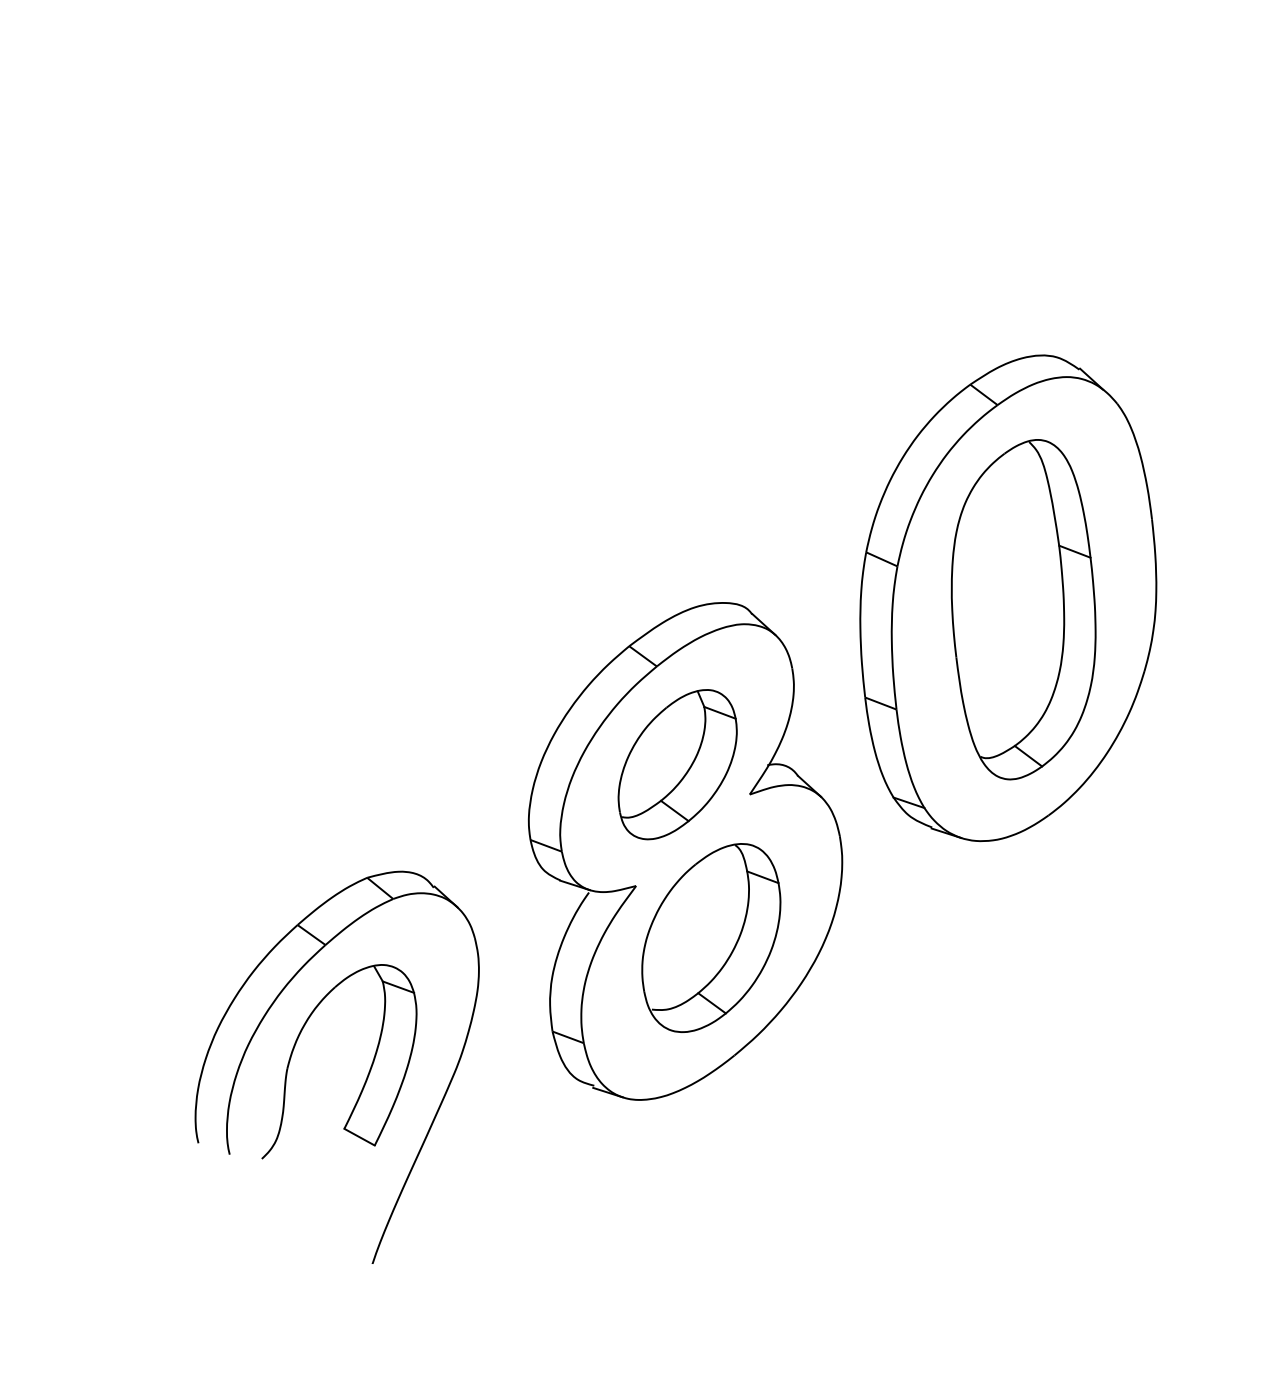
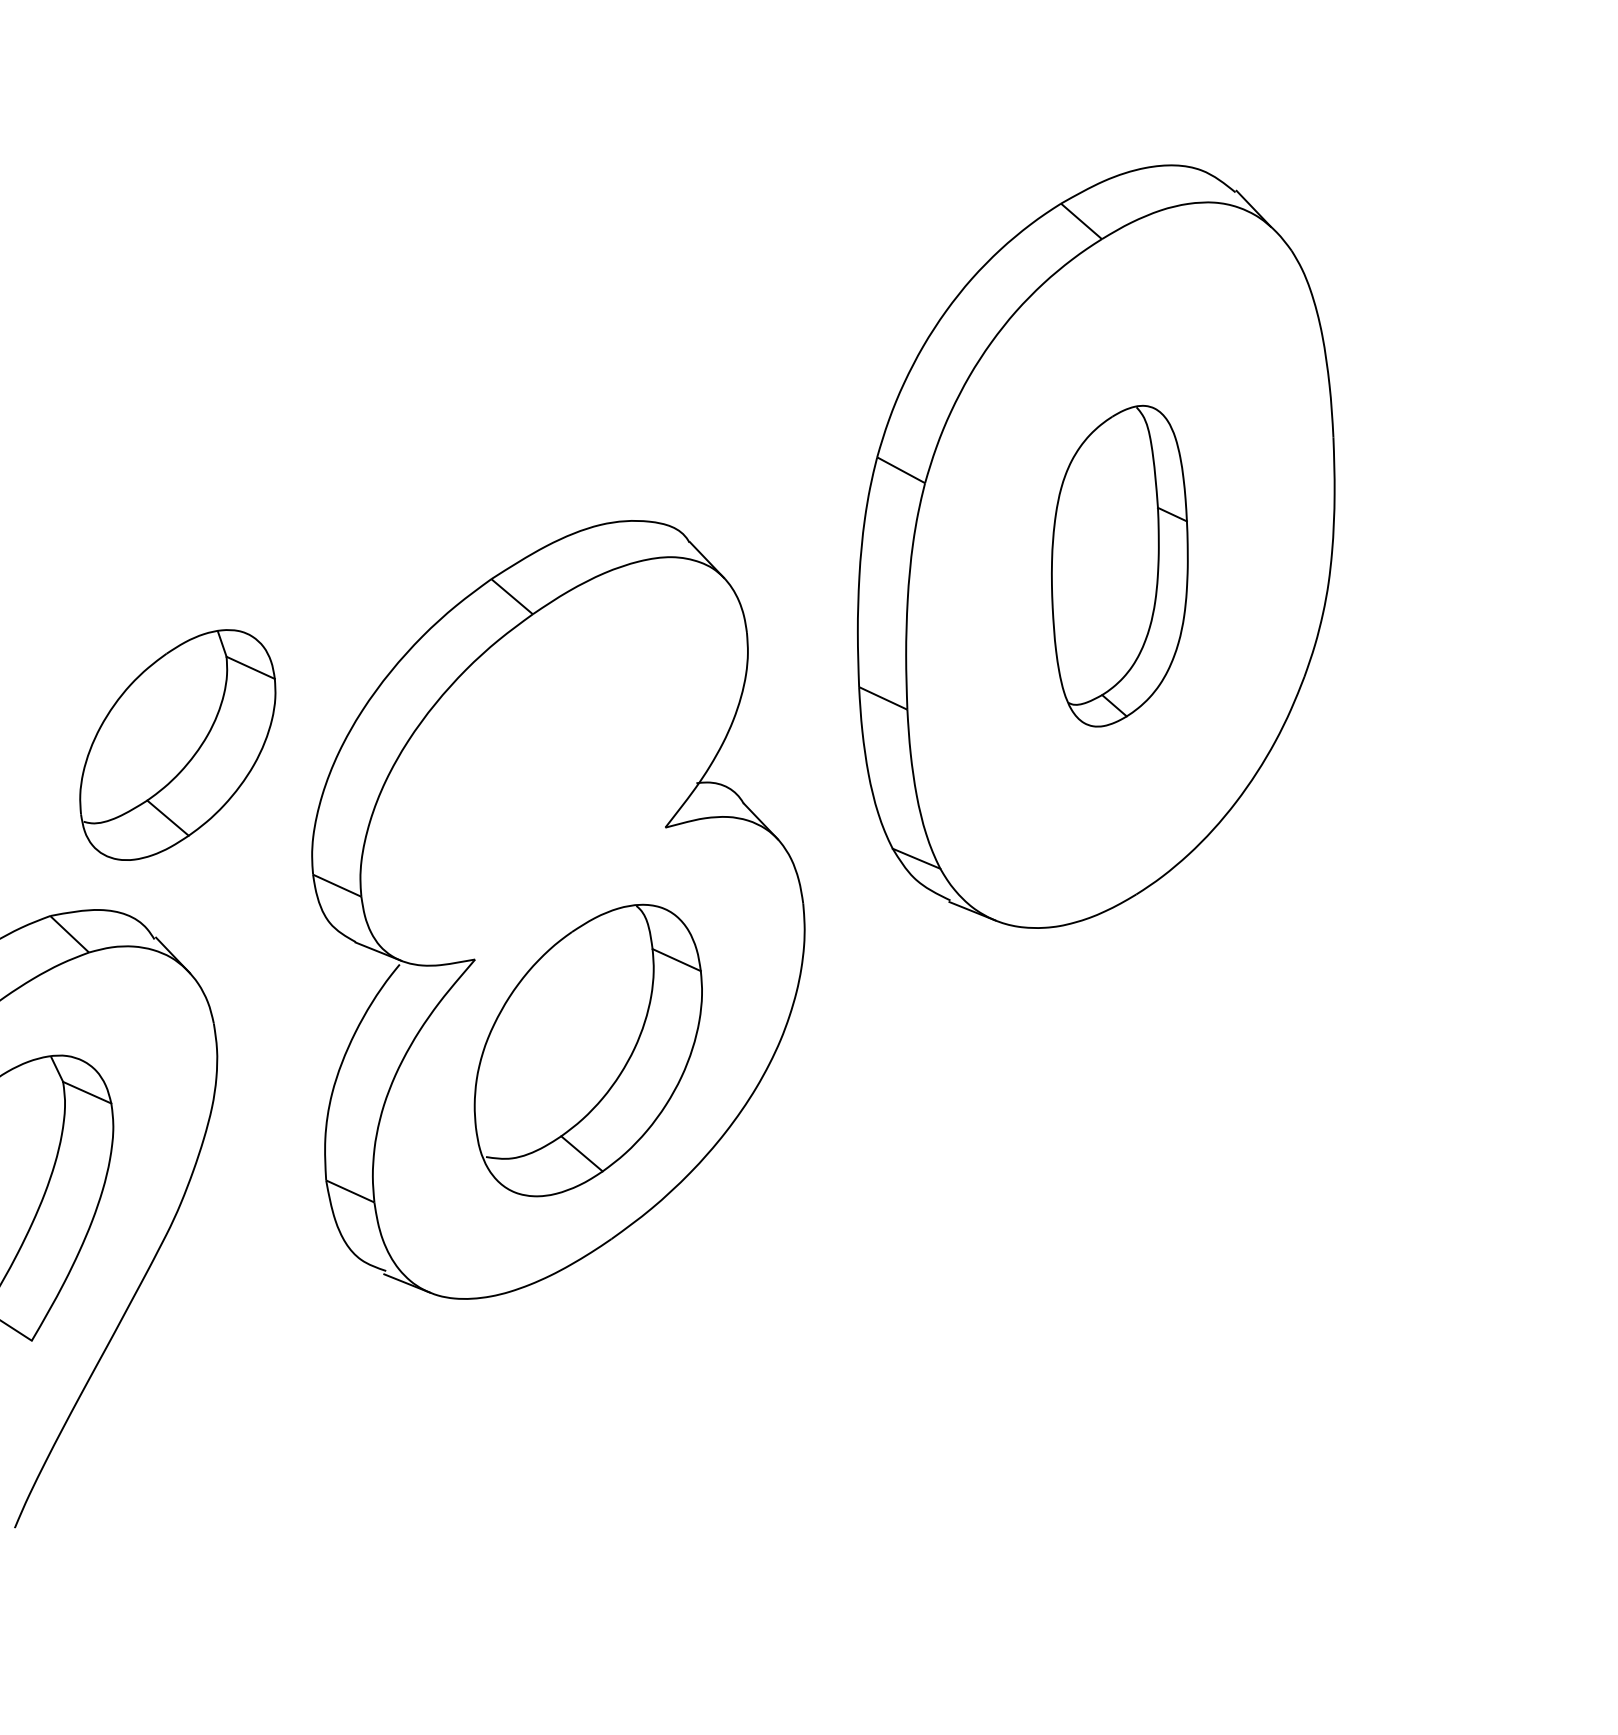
part: (1023, 609) -> (1119, 565), size x0.6
part: (677, 764) -> (177, 744), moved

